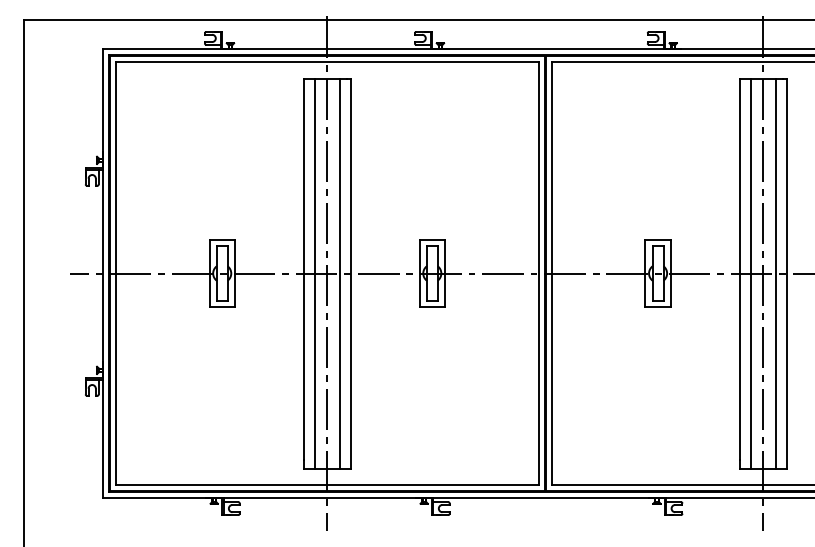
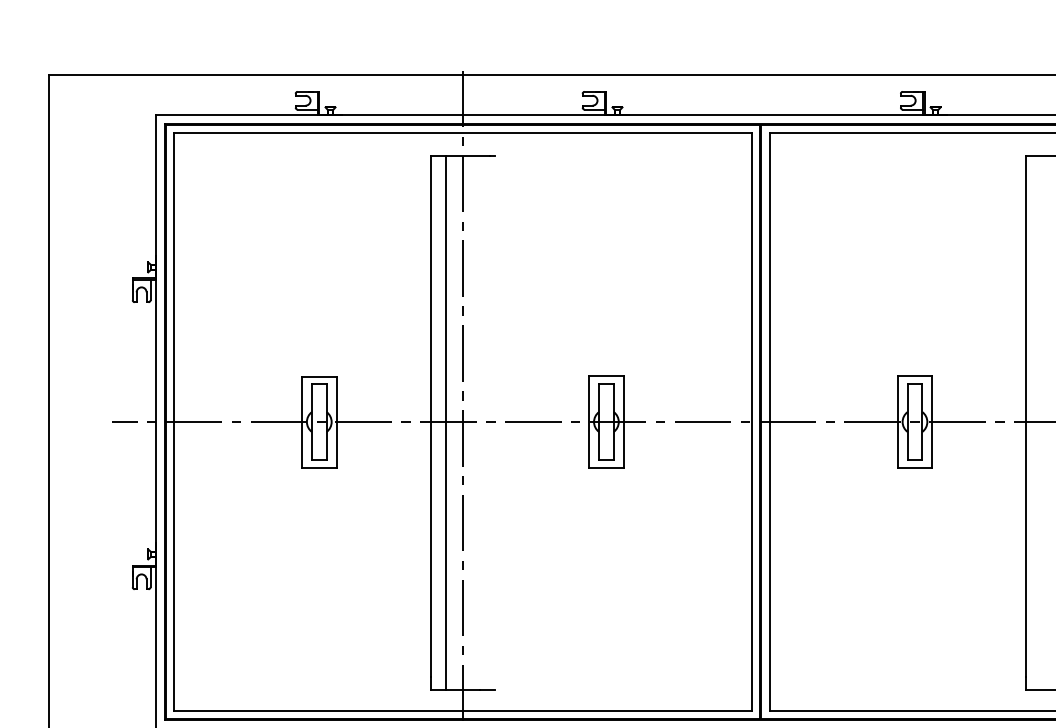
line: (339, 273) -> (479, 422), removed
line: (350, 273) -> (494, 422), removed
line: (750, 273) -> (1041, 422), removed

